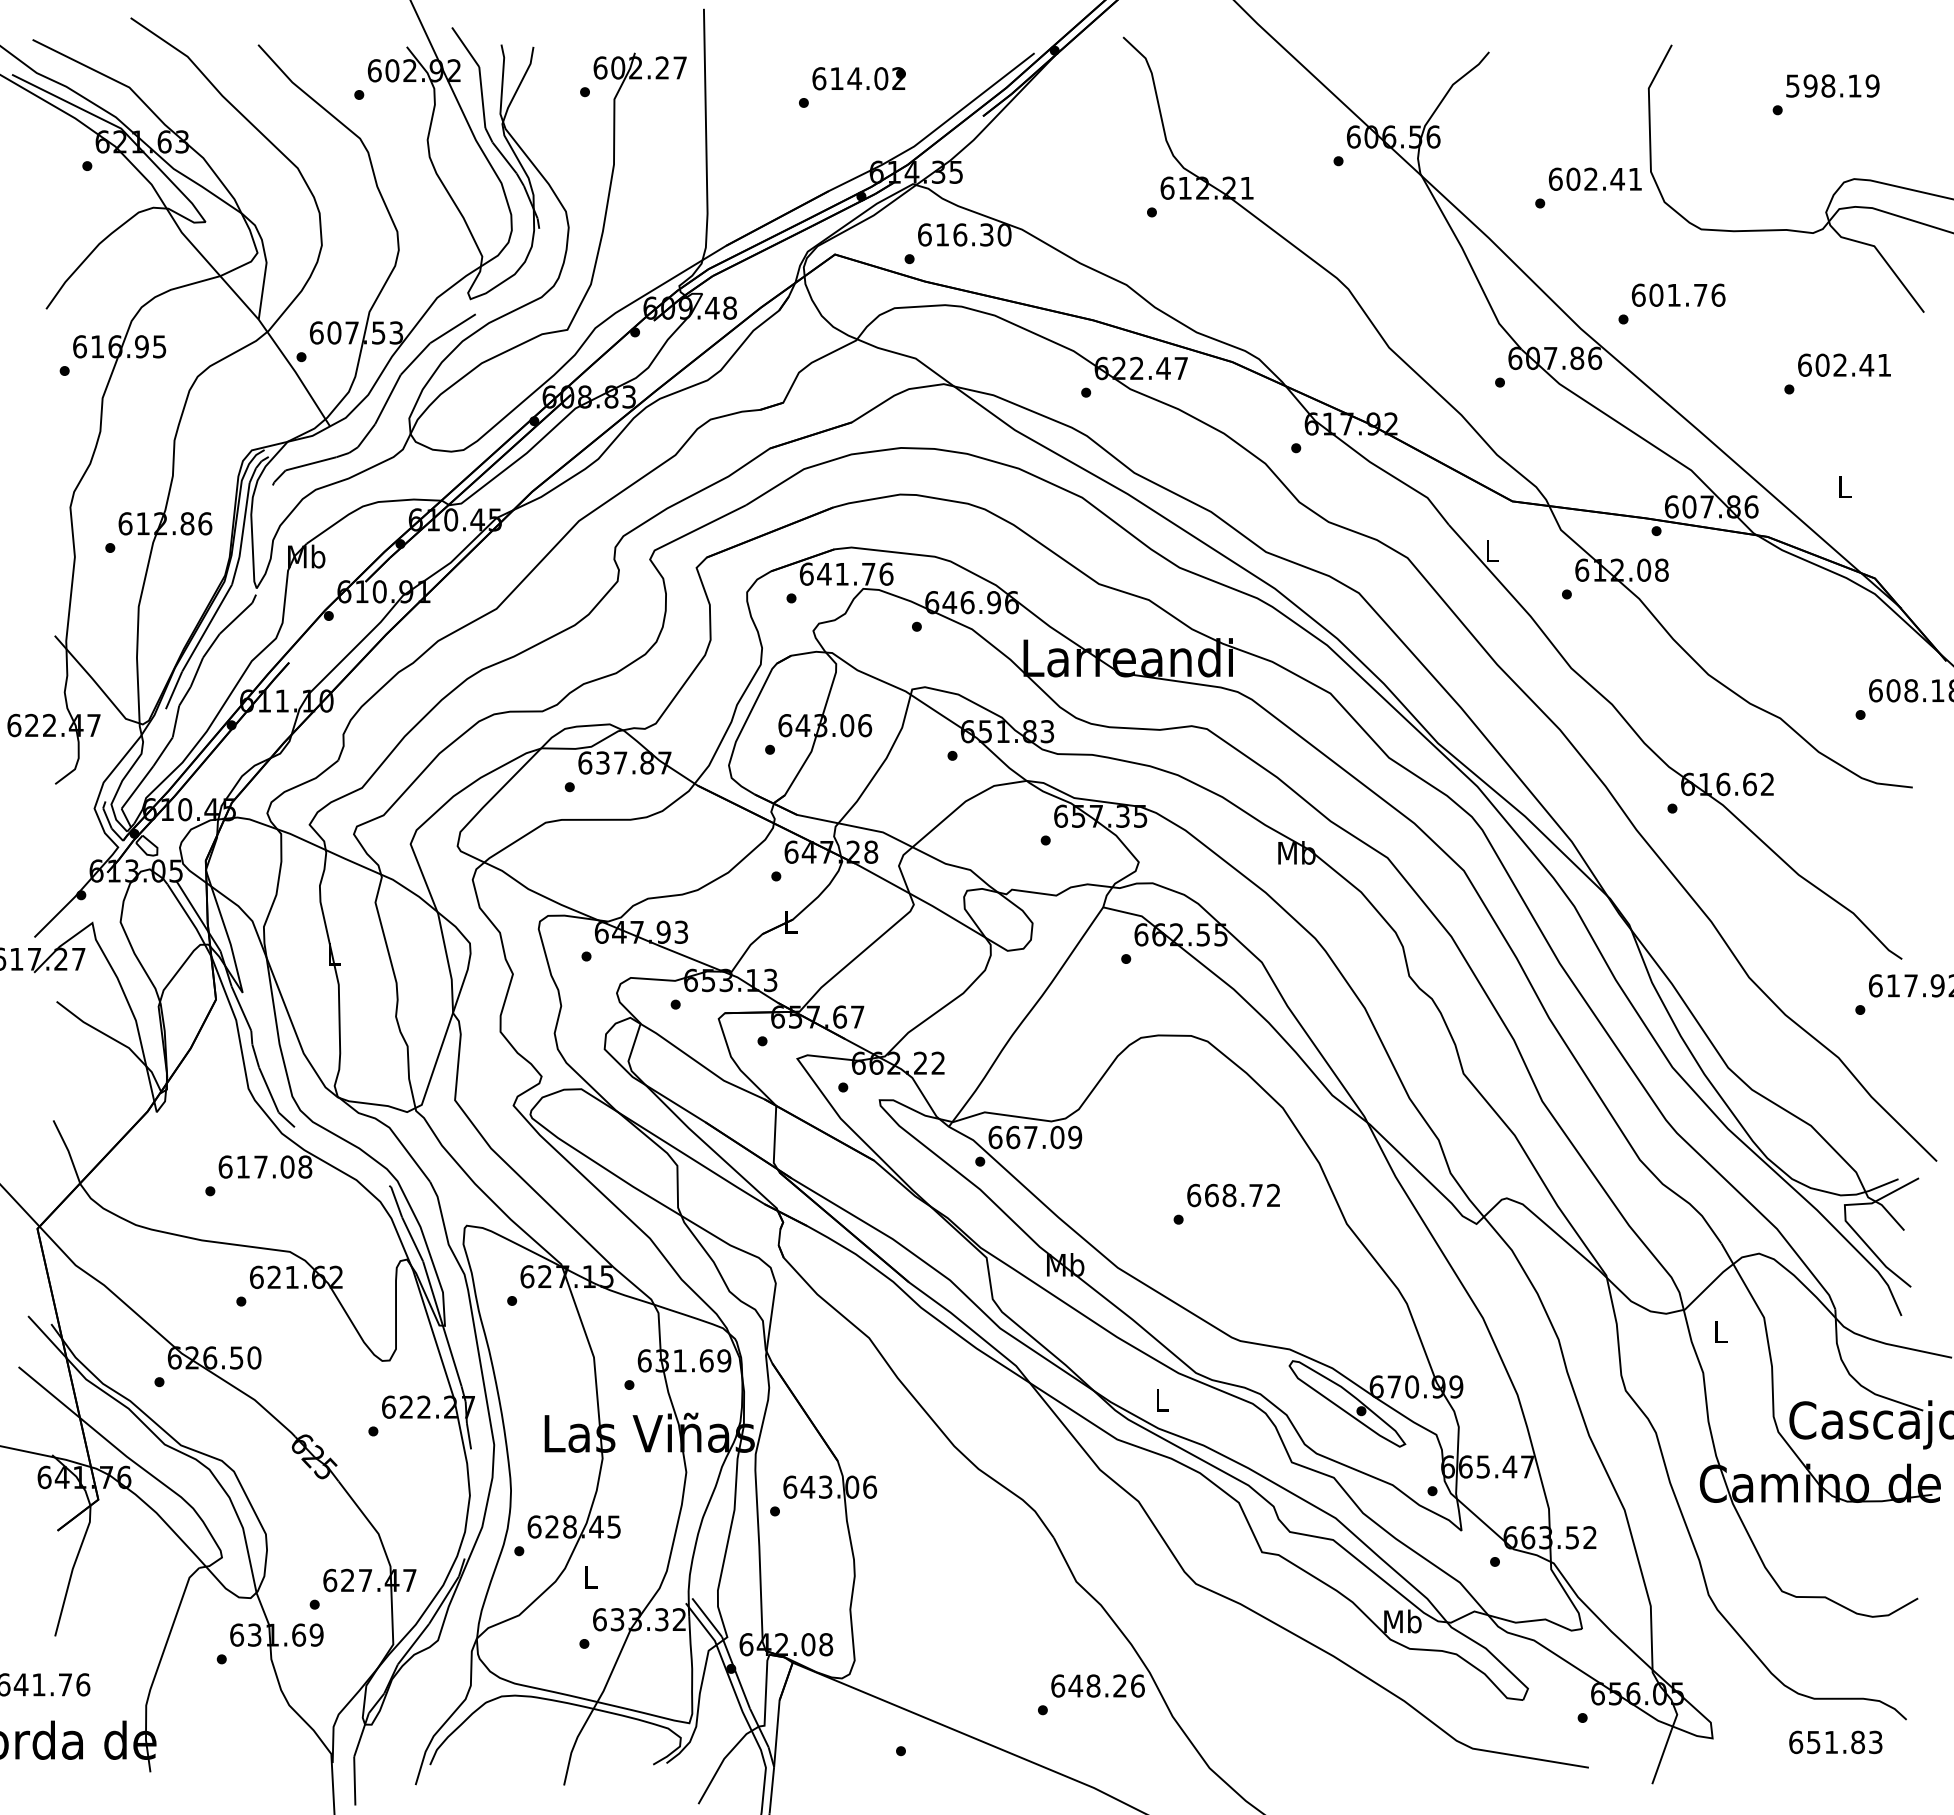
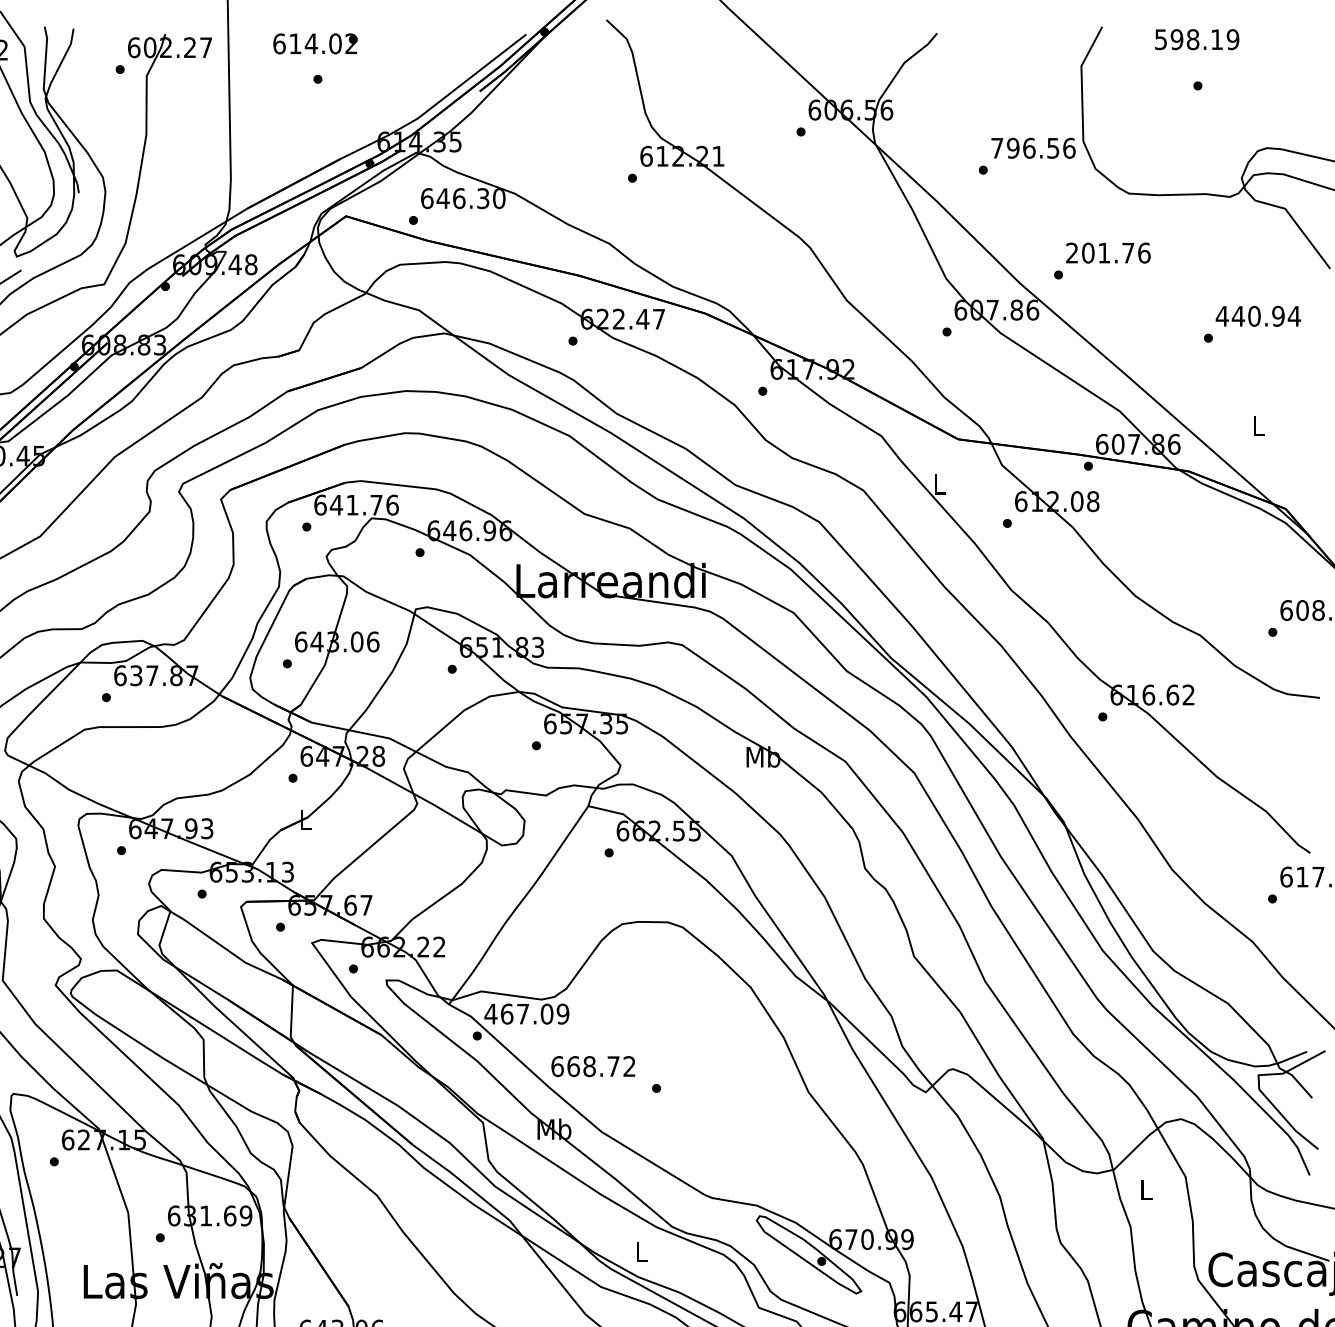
text: (858, 78) -> (314, 43), moved
text: (1832, 85) -> (1196, 39), moved
text: (1595, 178) -> (1033, 147), 602.41 -> 796.56
text: (942, 234) -> (443, 198), 616.30 -> 646.30
text: (1638, 294) -> (1072, 252), 601.76 -> 201.76
text: (1844, 364) -> (1258, 315), 602.41 -> 440.94
text: (995, 1137) -> (491, 1014), 667.09 -> 467.09
text: (1233, 1195) -> (593, 1066), moved

